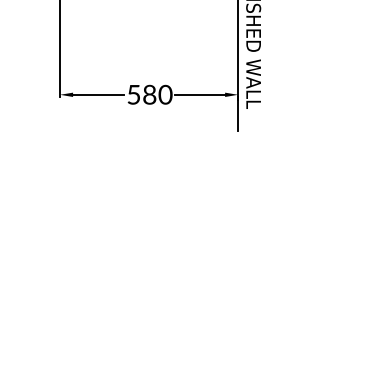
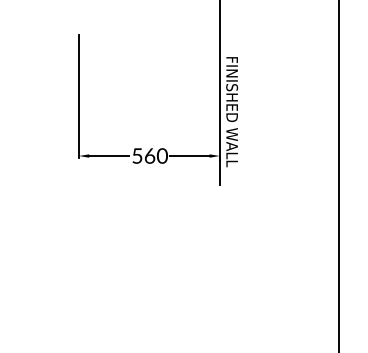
text: (149, 94) -> (149, 155), 580 -> 560

